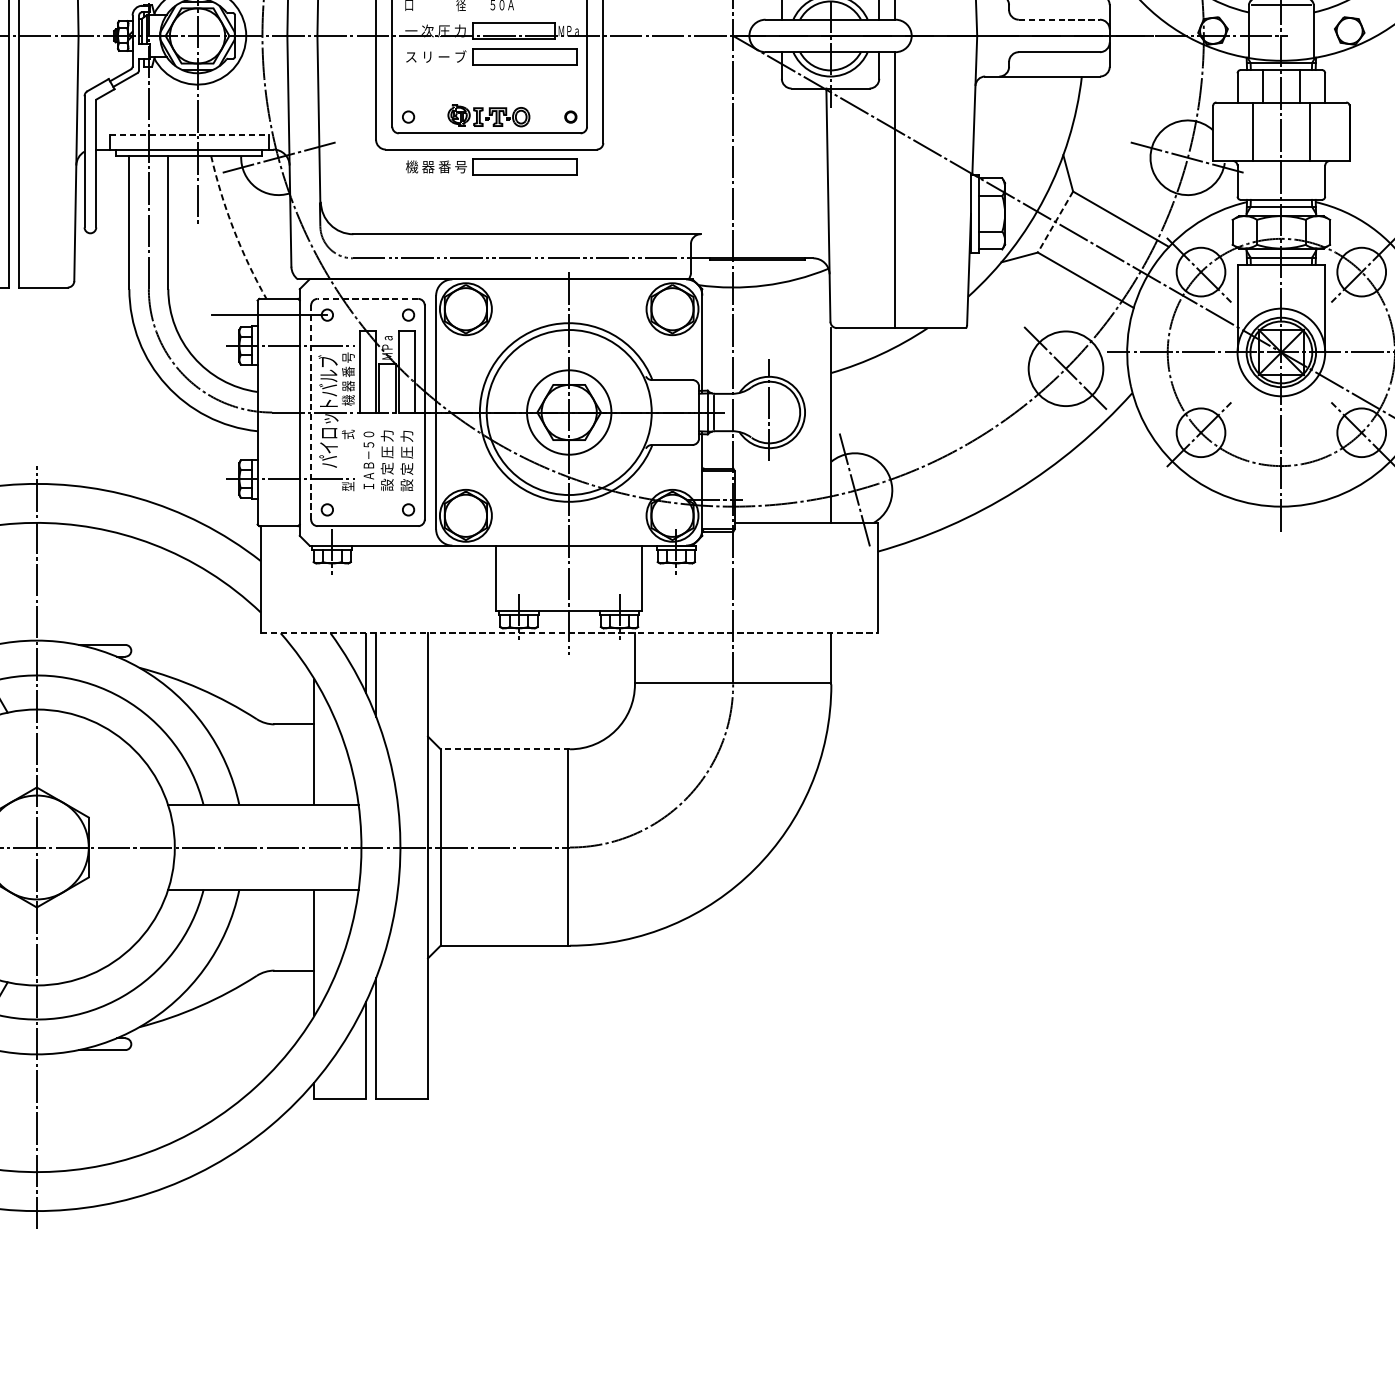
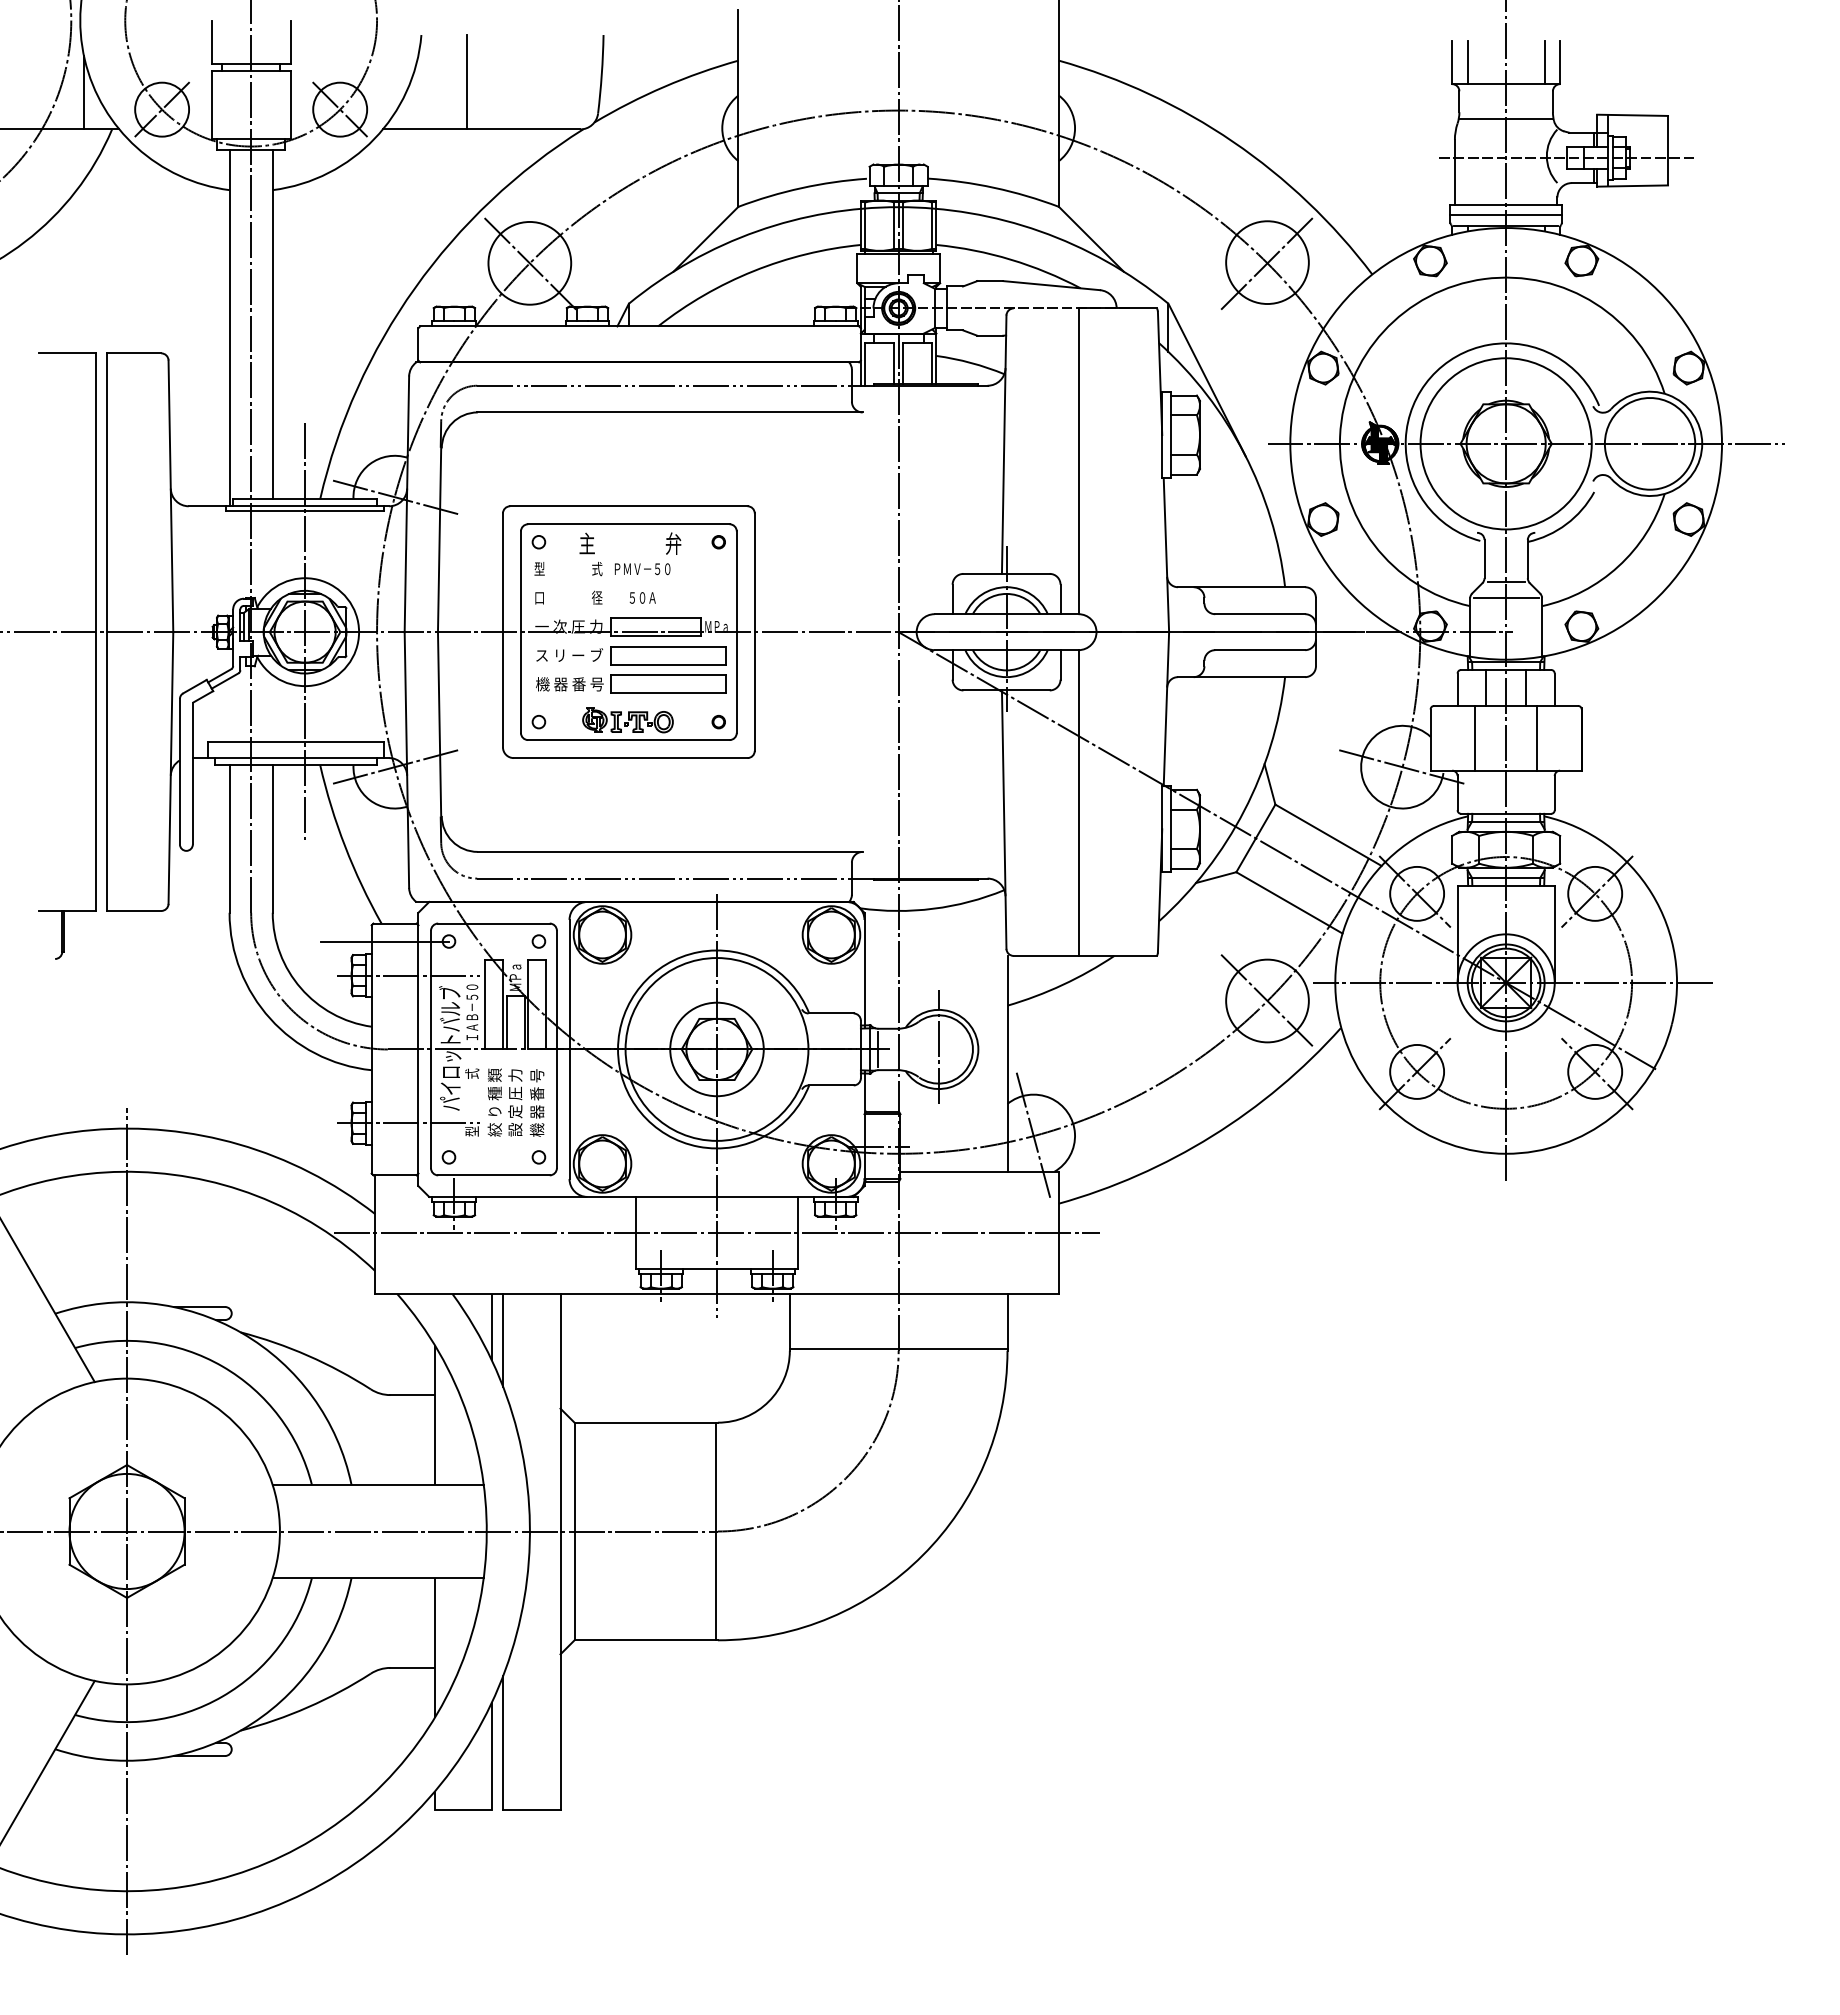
line: (1059, 20) -> (1260, 614), dashed -> solid
line: (189, 135) -> (296, 742), dashed -> solid
part: (492, 166) -> (631, 683), moved
line: (1055, 222) -> (1255, 838), dashed -> solid
arc: (233, 229) -> (345, 846), dashed -> solid
line: (367, 298) -> (493, 923), dashed -> solid
text: (348, 379) -> (472, 1012), 機 器 番 号 -> ＩＡＢ－５０
line: (311, 412) -> (431, 1049), dashed -> solid
text: (368, 460) -> (494, 1102), ＩＡＢ－５０ -> 絞 り 種 類
text: (406, 460) -> (536, 1102), 設 定 圧 力 -> 機 器 番 号
line: (568, 577) -> (716, 1232), added
line: (569, 633) -> (717, 1294), dashed -> solid
line: (505, 749) -> (646, 1422), dashed -> solid

